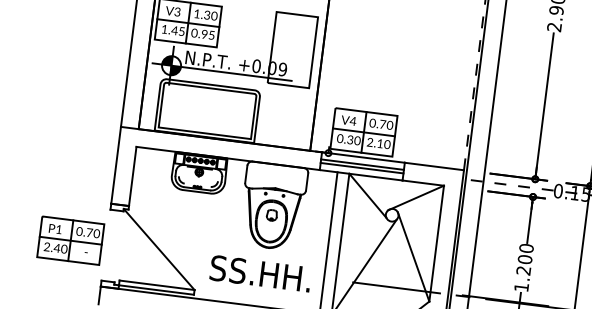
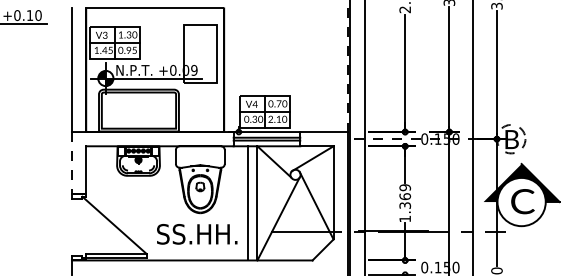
line: (115, 164) -> (71, 162), solid -> dashed
part: (70, 241) -> (43, 227), removed
text: (525, 259) -> (405, 196), 1.200 -> 1.369

